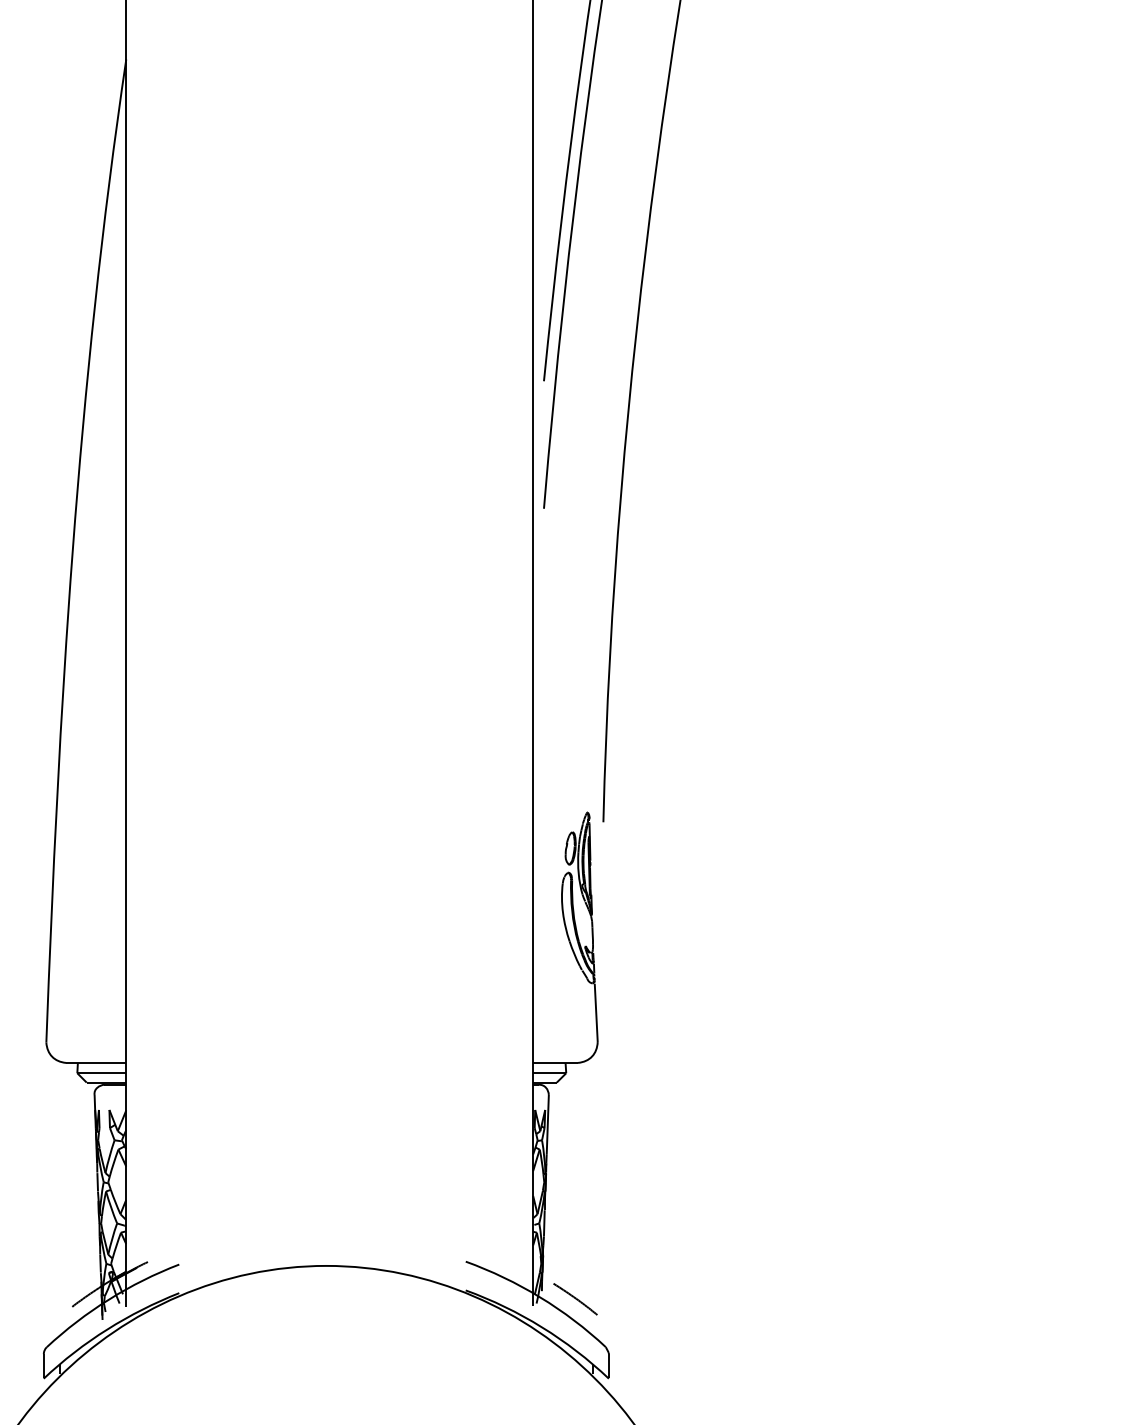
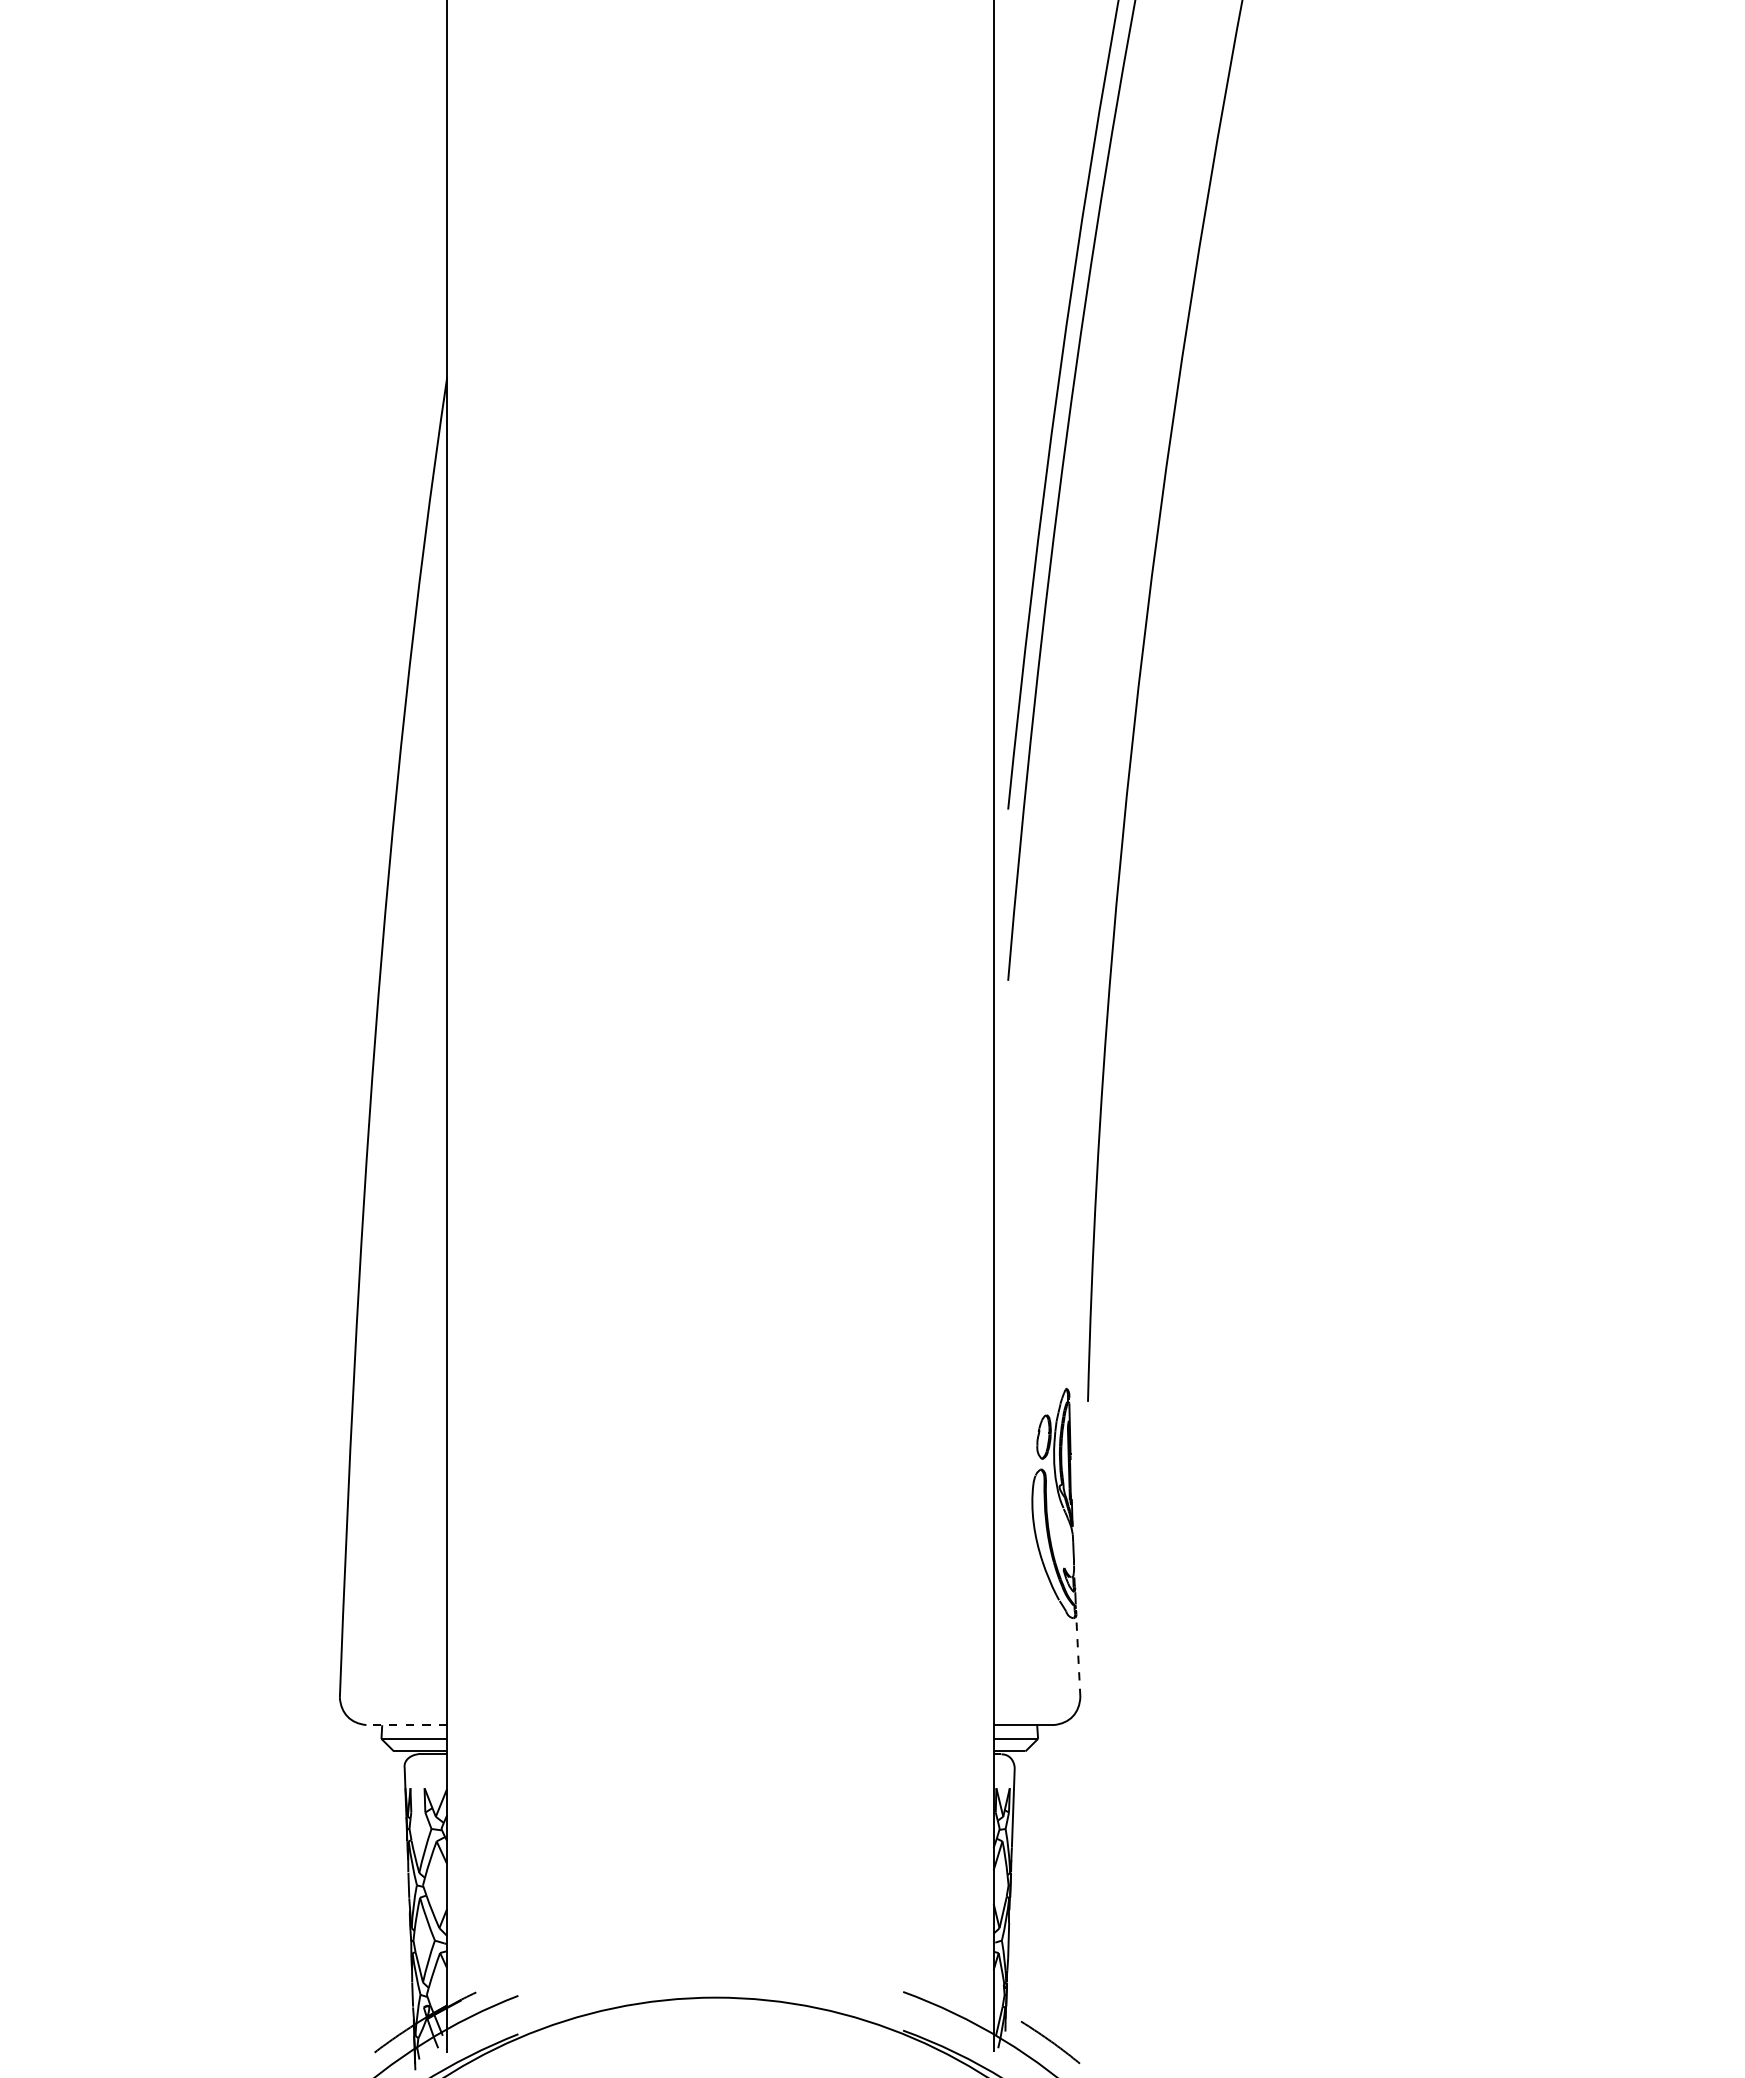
line: (596, 1012) -> (1078, 1657), solid -> dashed
line: (95, 1063) -> (406, 1725), solid -> dashed

